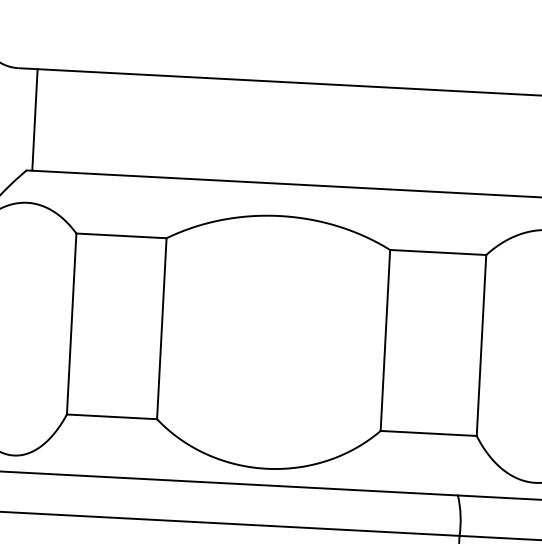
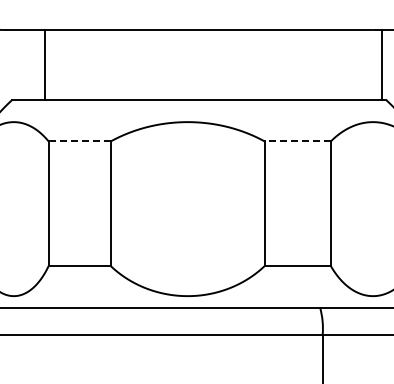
line: (35, 119) -> (45, 64), moved
line: (121, 235) -> (79, 141), solid -> dashed
line: (437, 252) -> (297, 141), solid -> dashed

